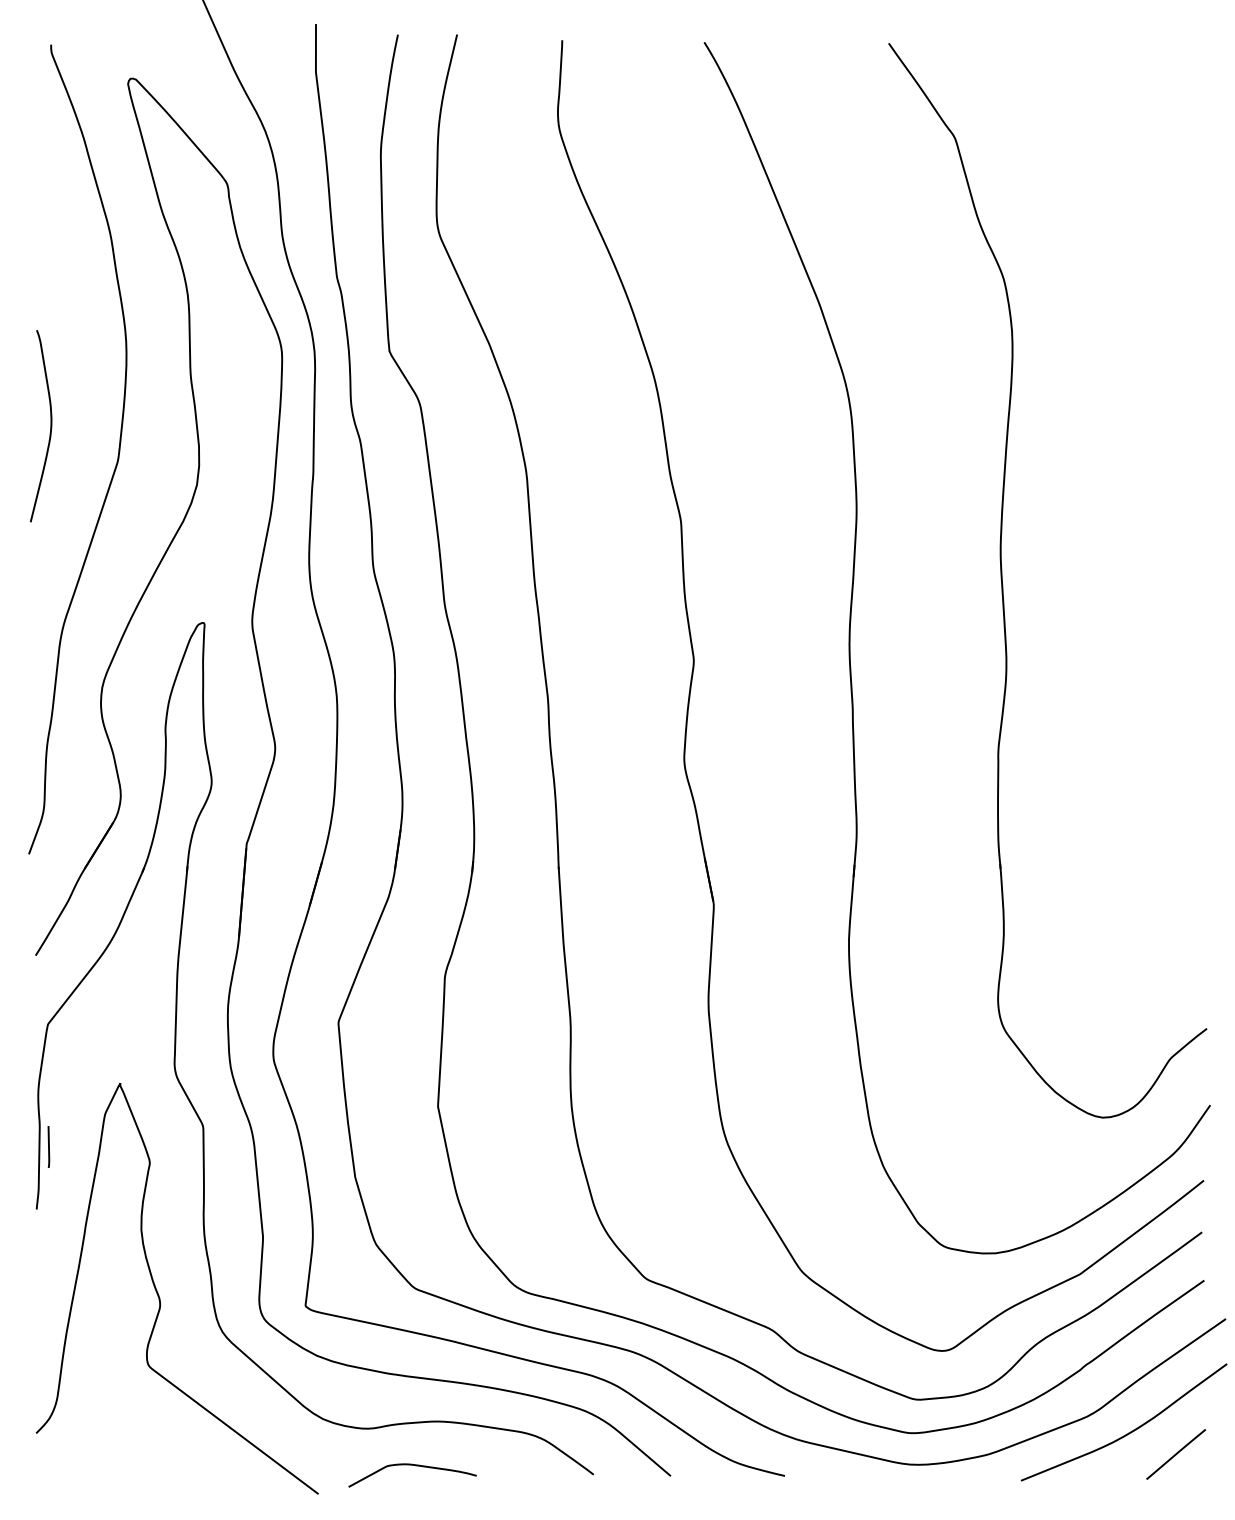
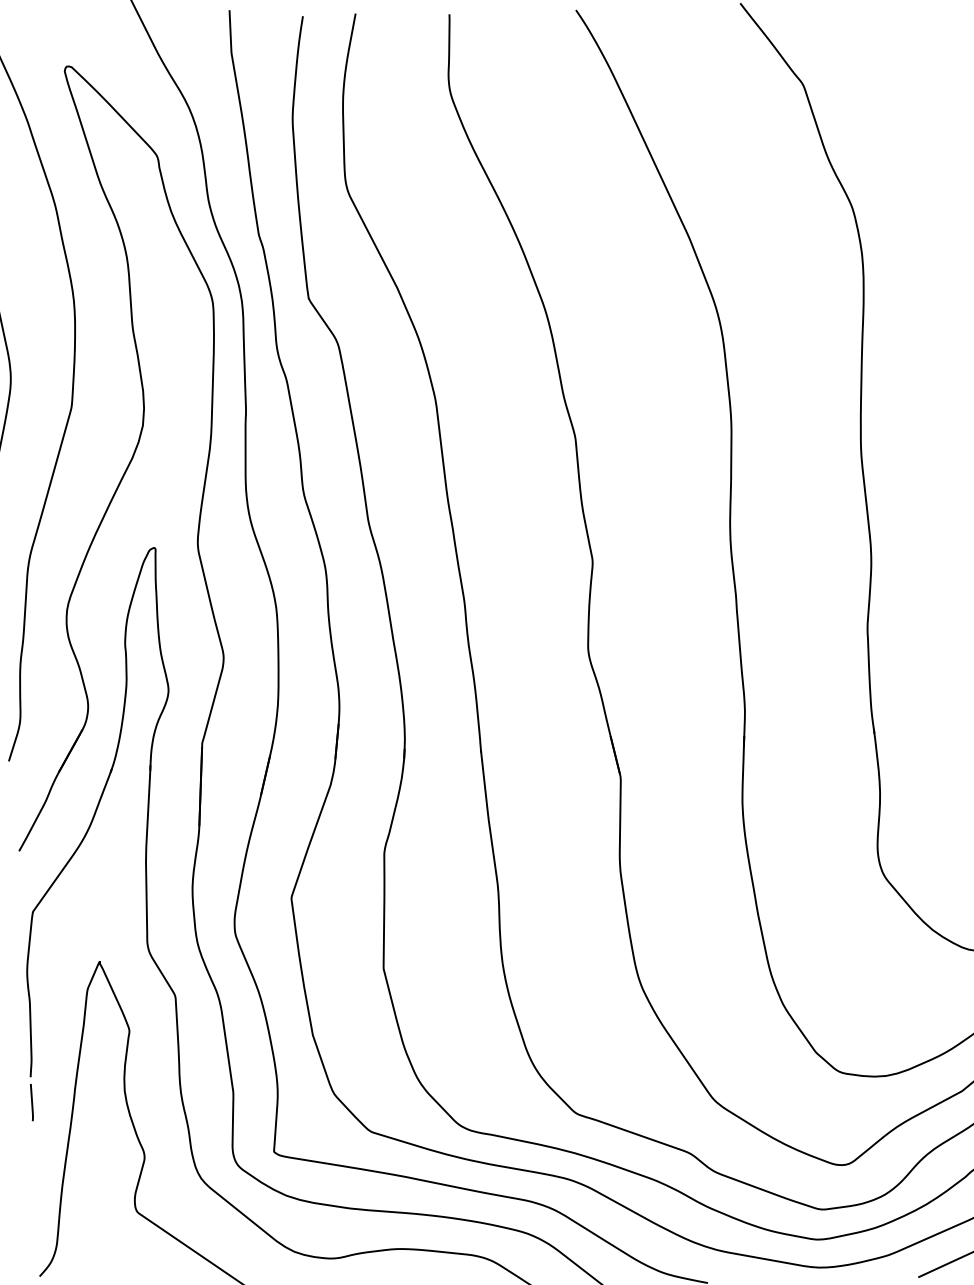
curve: (48, 1146) -> (31, 1102), moved

